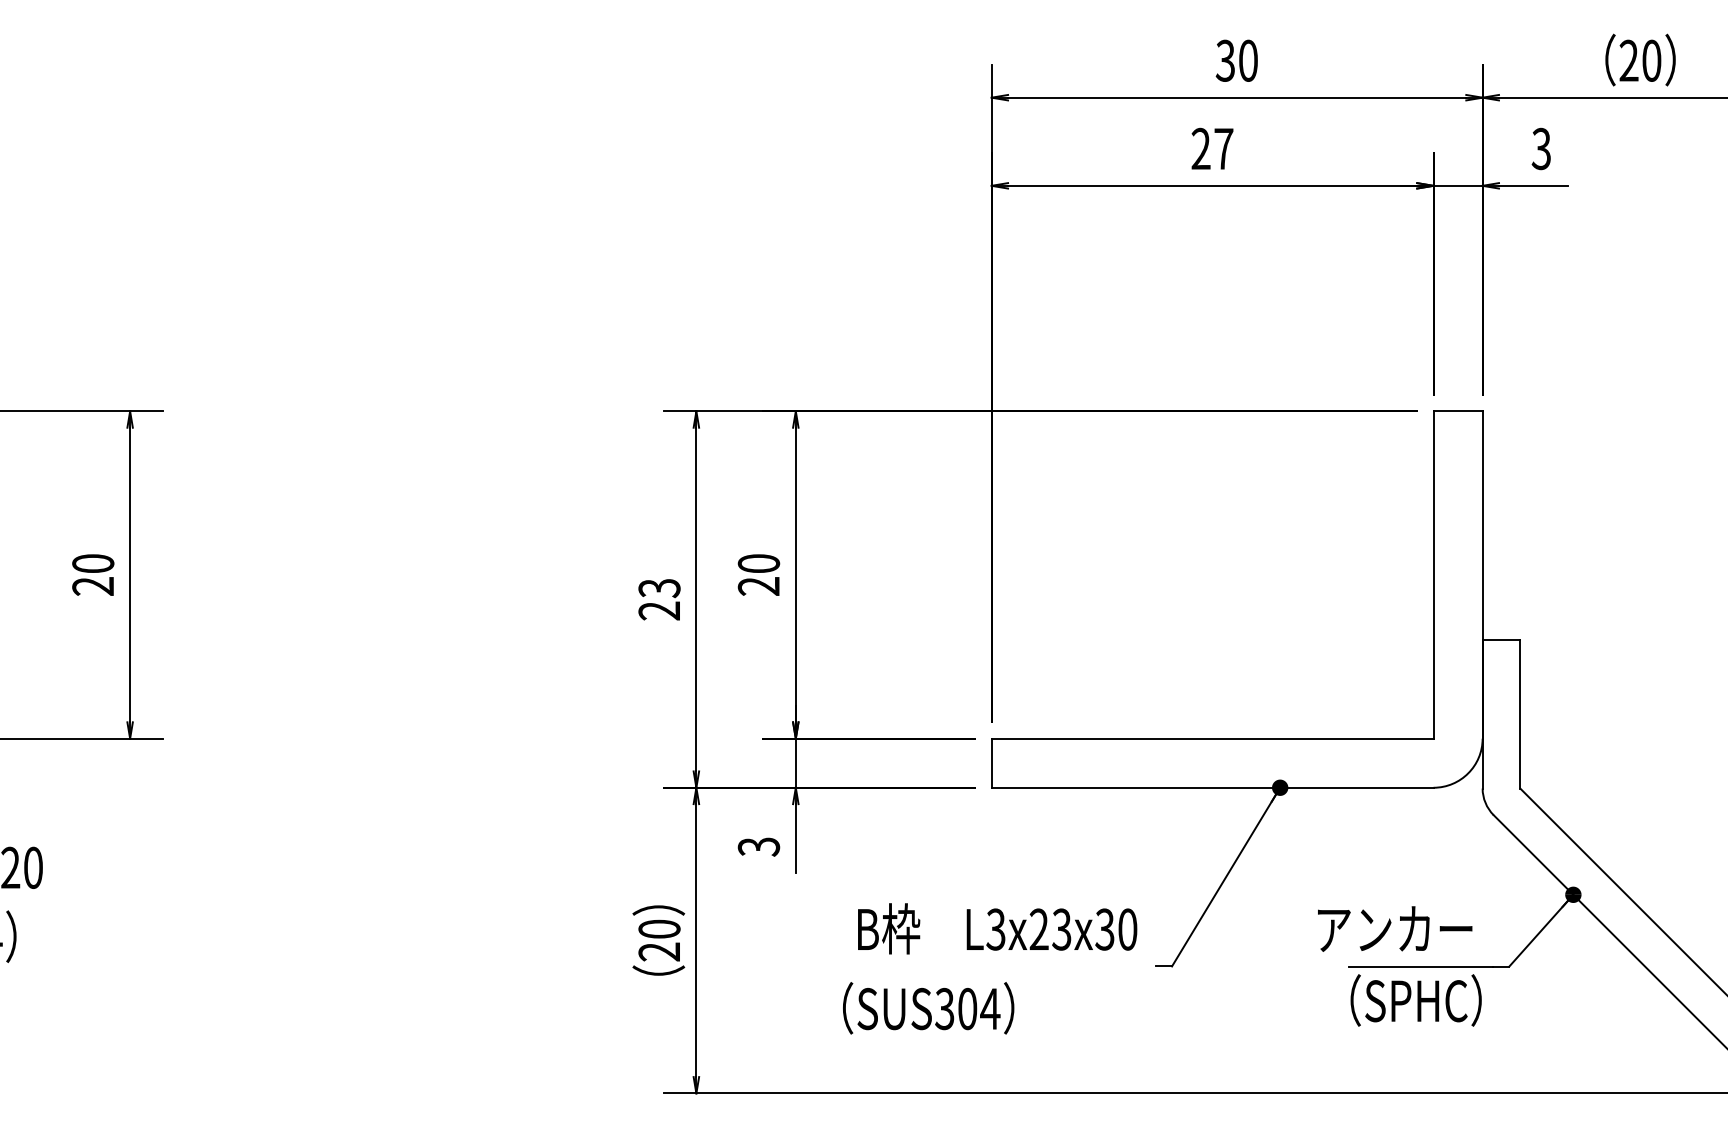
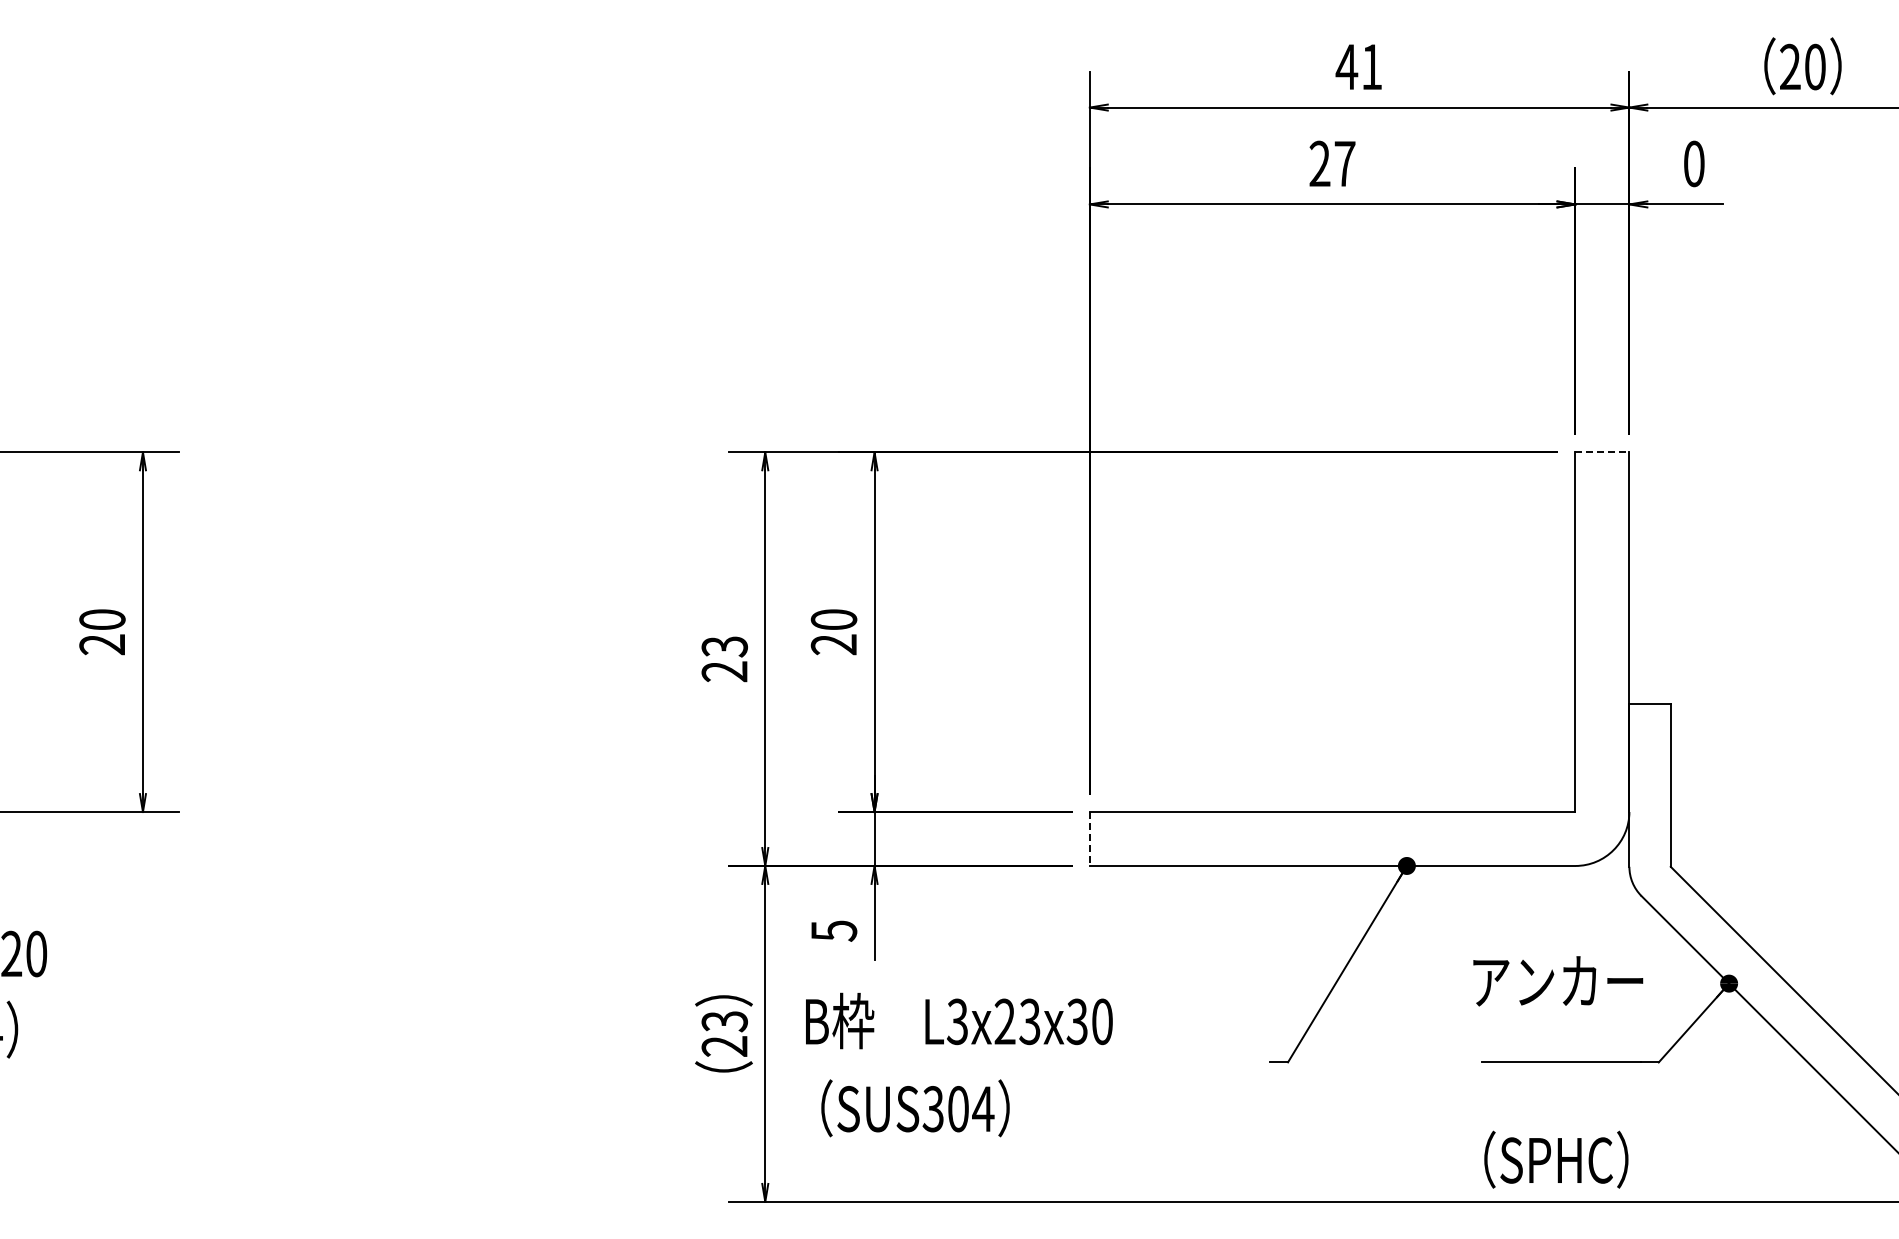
text: (1236, 60) -> (1358, 66), 30 -> 41
text: (1540, 148) -> (1693, 163), 3 -> 0
line: (1458, 411) -> (1602, 452), solid -> dashed
line: (991, 763) -> (1089, 839), solid -> dashed
text: (758, 846) -> (833, 930), 3 -> 5
text: (997, 928) -> (959, 1020), moved
text: (659, 929) -> (724, 1021), 20 -> 23
text: (1395, 929) -> (1558, 981), moved
text: (1416, 1000) -> (1556, 1159), moved
text: (928, 1008) -> (915, 1108), moved

